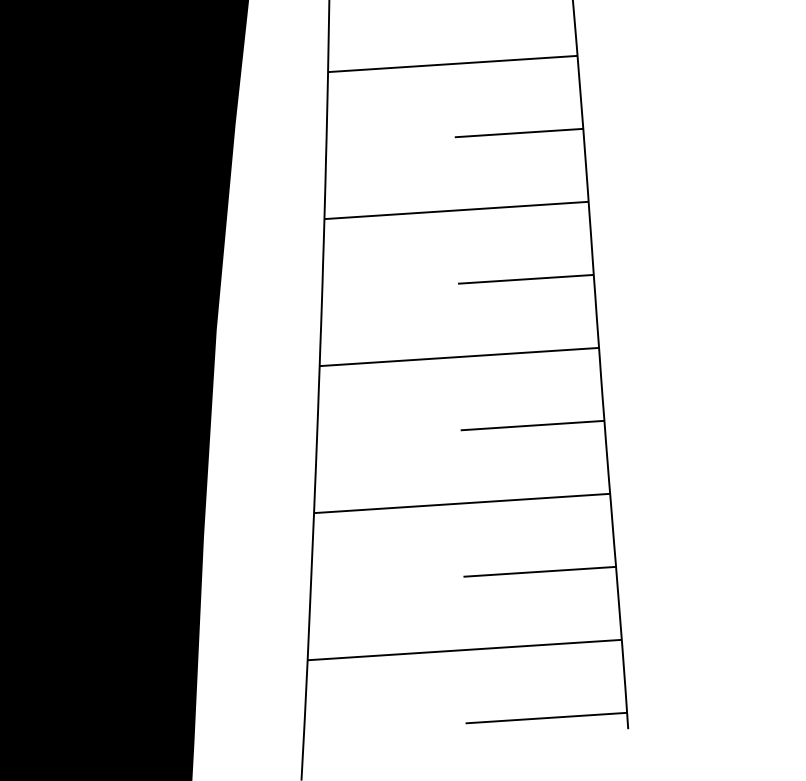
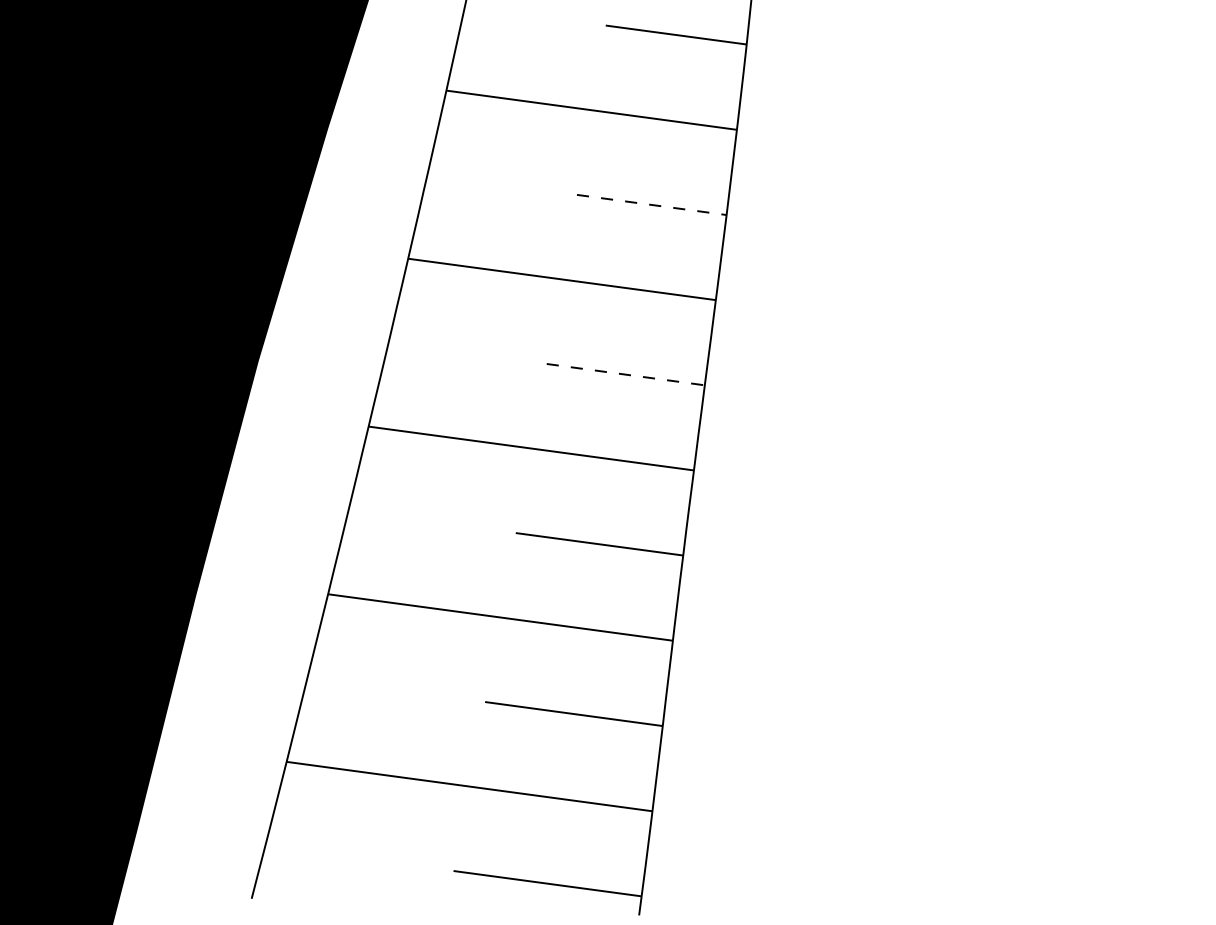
line: (518, 132) -> (651, 204), solid -> dashed
line: (525, 279) -> (625, 374), solid -> dashed

